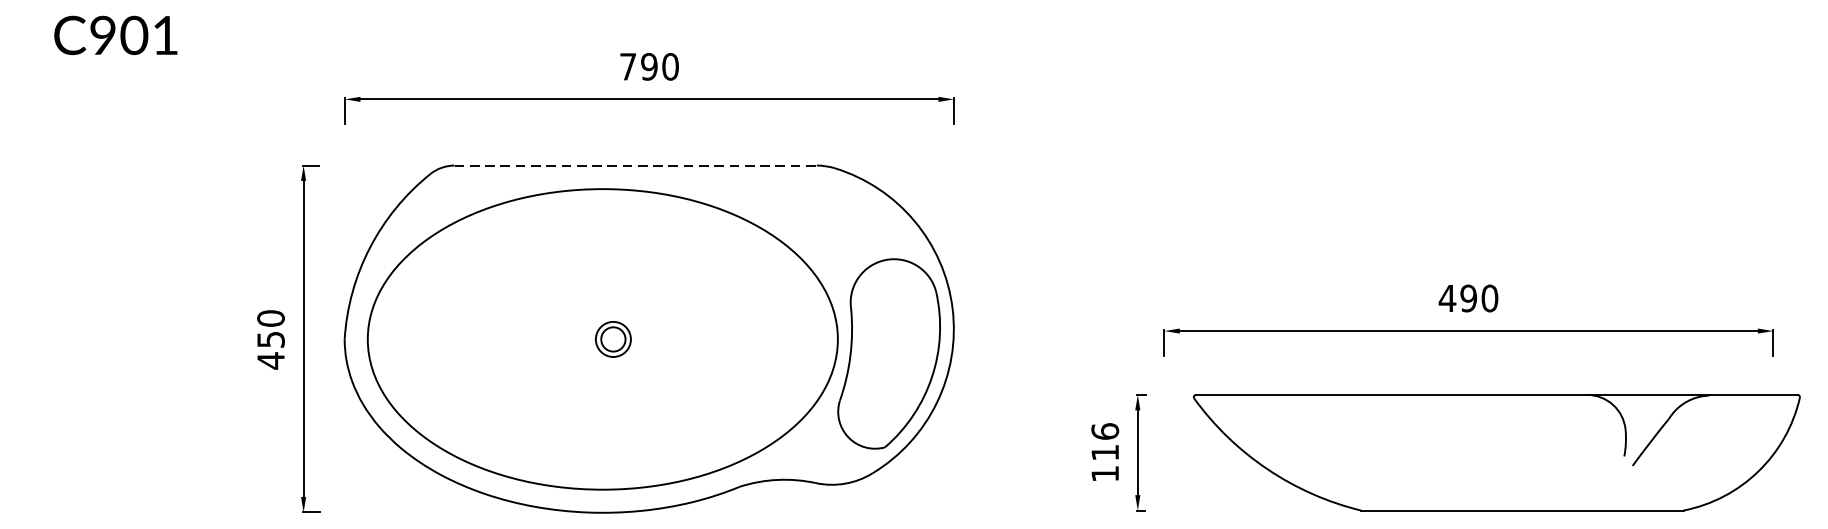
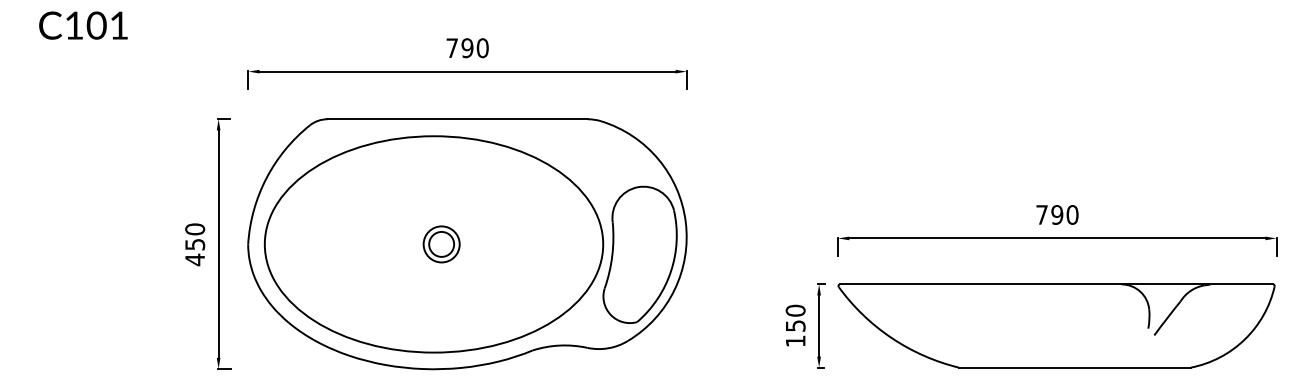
text: (103, 35) -> (74, 25), C901 -> C101
line: (636, 165) -> (458, 119), dashed -> solid
text: (1446, 297) -> (1041, 214), 490 -> 790
part: (613, 339) -> (441, 244), size x1.43
text: (1105, 440) -> (795, 317), 116 -> 150
part: (1496, 452) -> (1056, 325), moved

